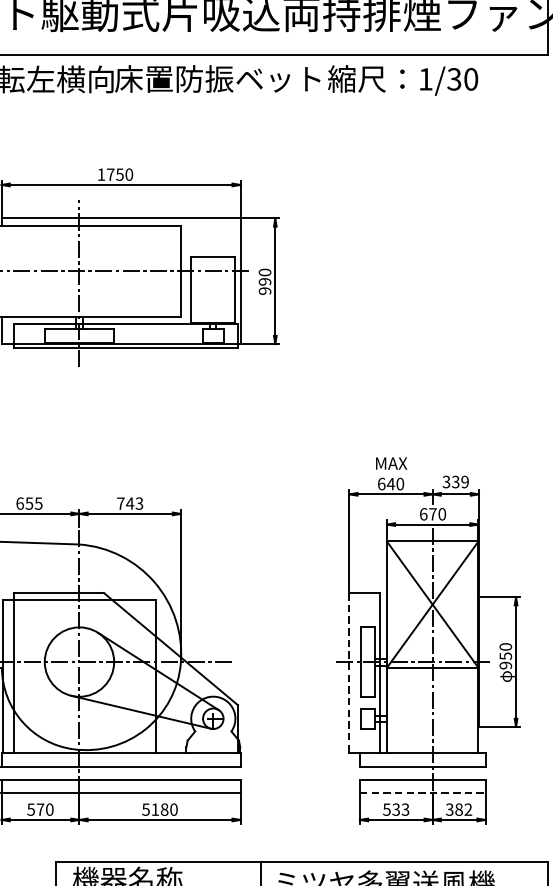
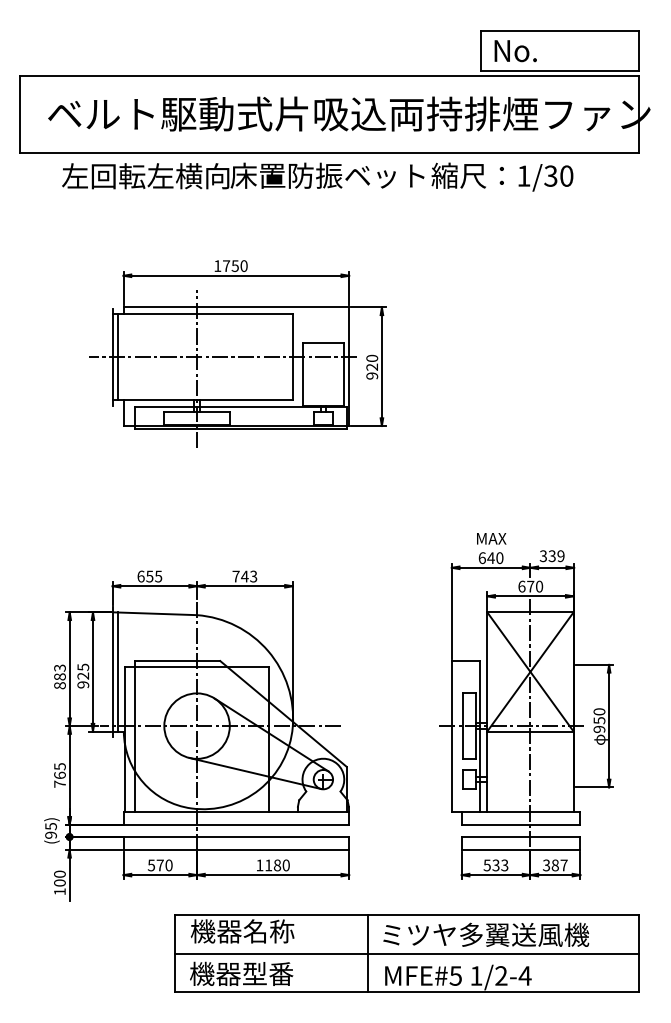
text: (265, 281) -> (372, 366), 990 -> 920
line: (349, 673) -> (451, 736), dashed -> solid
line: (423, 792) -> (521, 849), dashed -> solid
text: (145, 809) -> (259, 865), 5180 -> 1180
text: (467, 809) -> (563, 865), 382 -> 387

